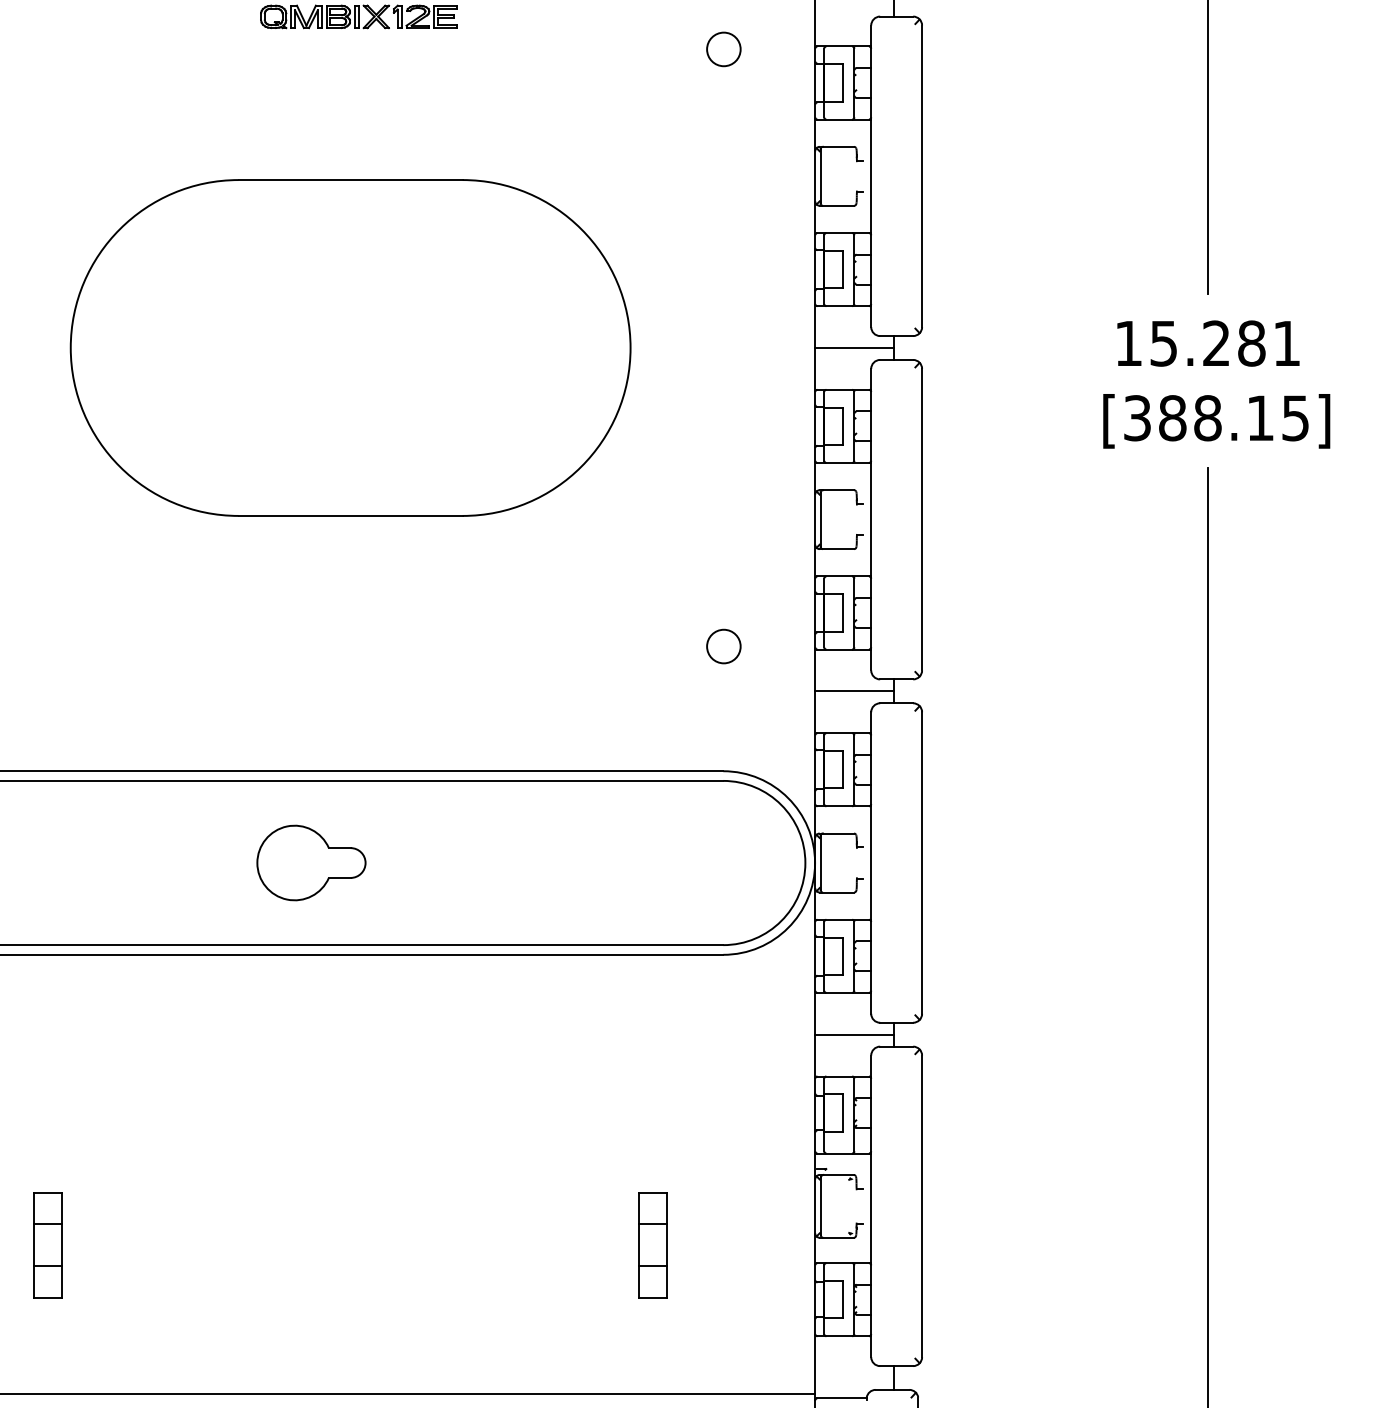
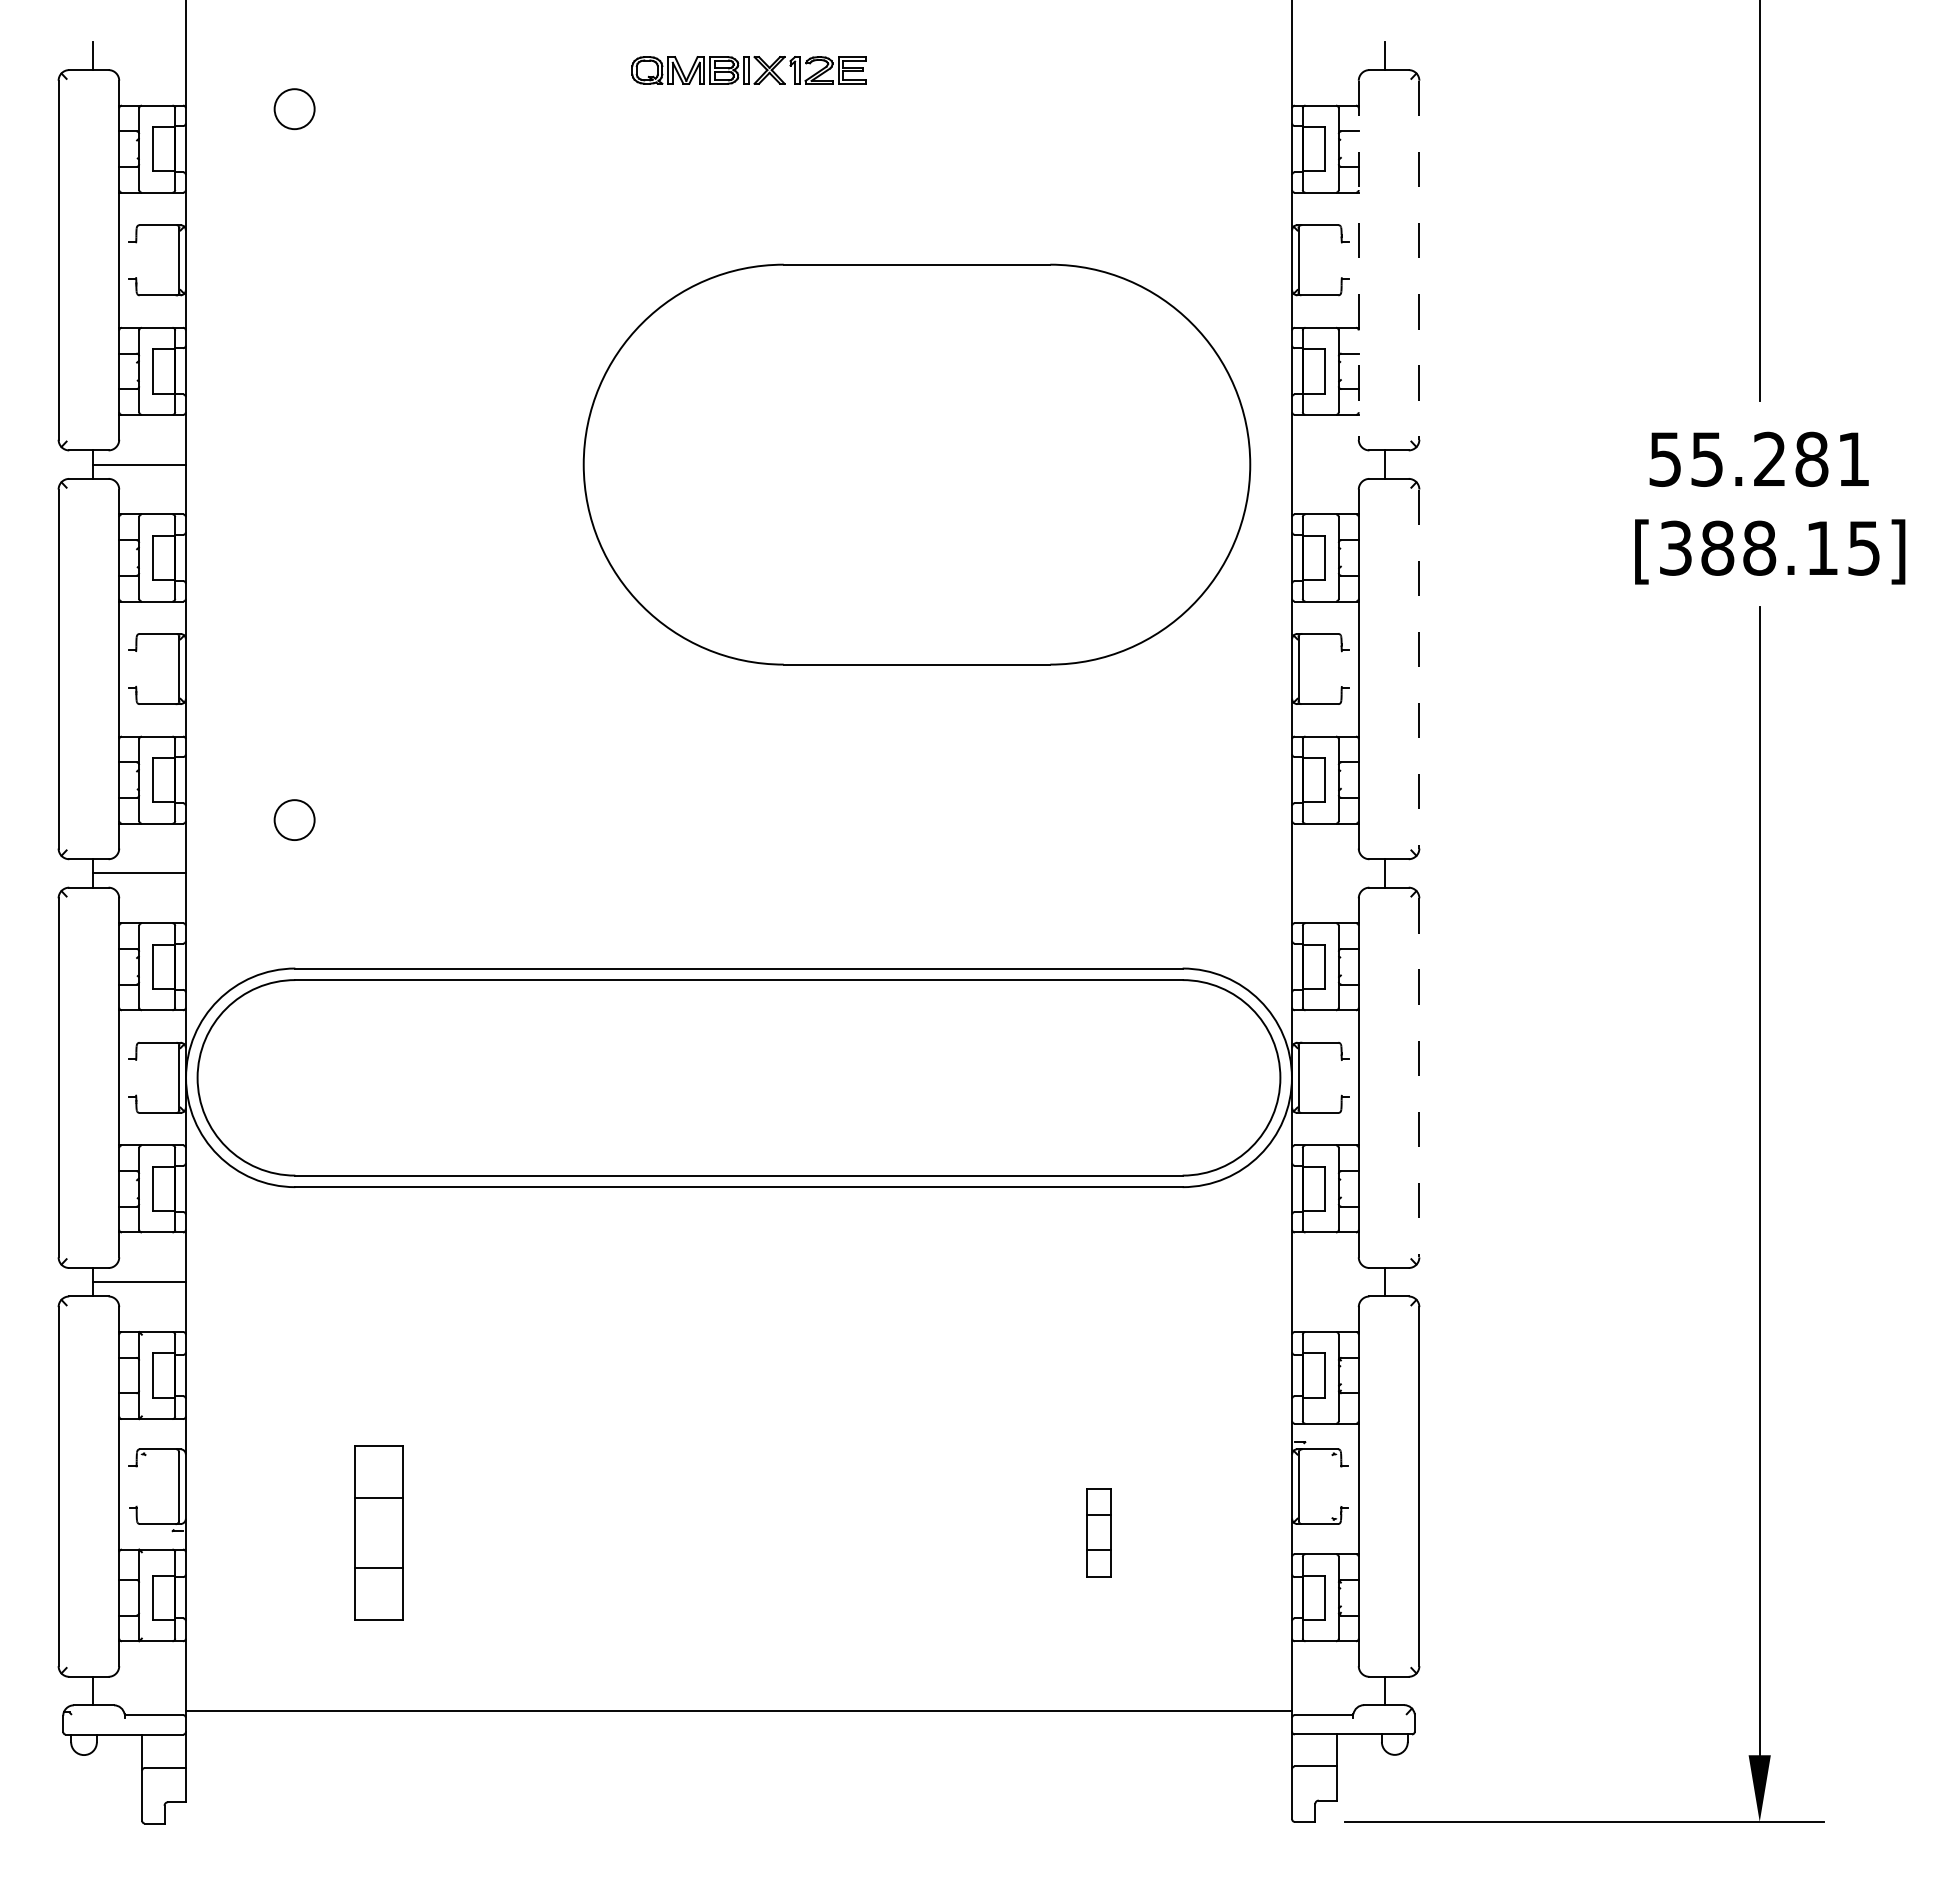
circle: (724, 49) -> (1183, 109), removed
line: (870, 176) -> (1358, 260), solid -> dashed
line: (922, 176) -> (1419, 260), solid -> dashed
text: (1127, 343) -> (1664, 459), 15.281 -> 55.281
part: (350, 347) -> (916, 464), moved
line: (854, 347) -> (1338, 464), removed
line: (922, 520) -> (1419, 669), solid -> dashed
circle: (724, 646) -> (1183, 819), removed
line: (854, 691) -> (1338, 873), removed
part: (311, 862) -> (692, 1077), removed
line: (922, 862) -> (1419, 1077), solid -> dashed
line: (854, 1034) -> (1338, 1282), removed
part: (47, 1244) -> (378, 1532), size x1.4
part: (652, 1244) -> (1098, 1532), size x0.7

